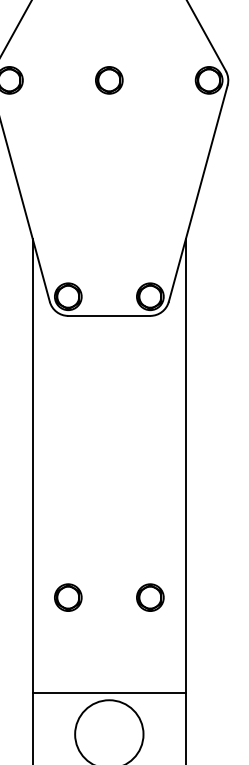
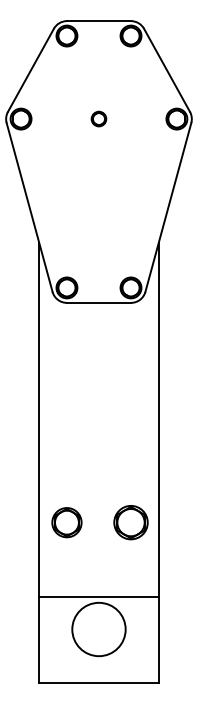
part: (108, 79) -> (98, 118), size x0.7
part: (67, 597) -> (66, 522), size x1.4
part: (149, 597) -> (130, 522), size x1.6

